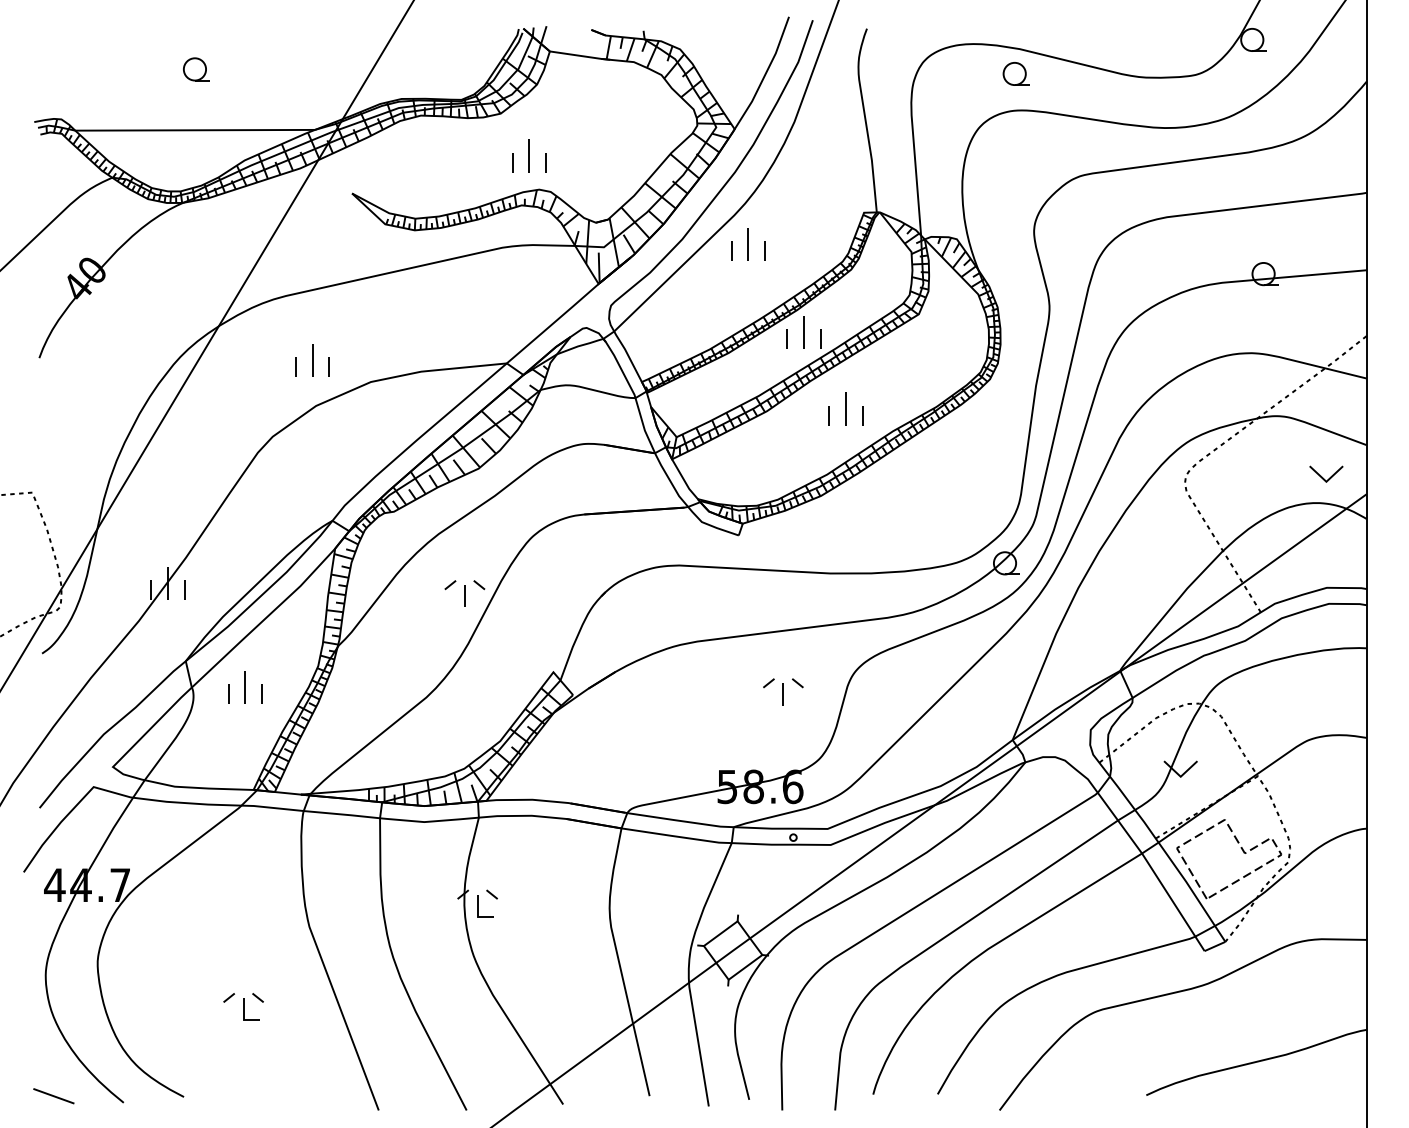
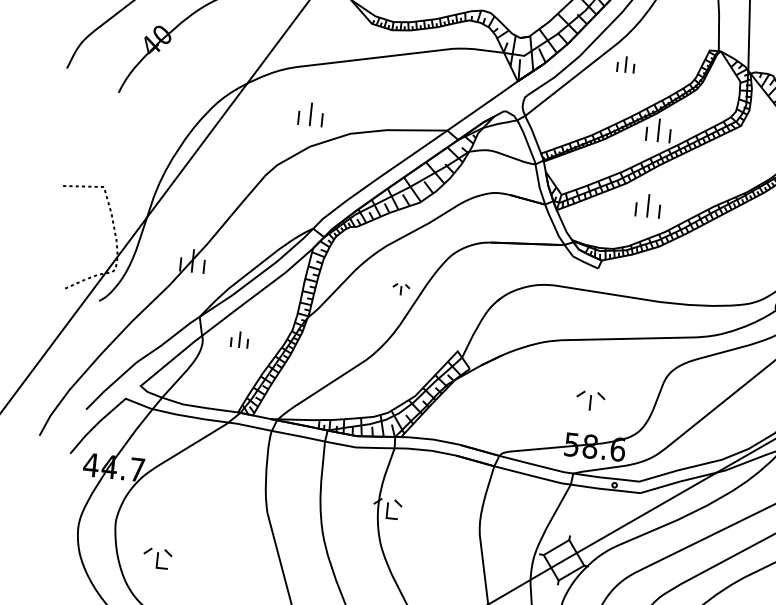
part: (748, 244) -> (626, 64), size x0.7
part: (845, 408) -> (647, 205), moved
part: (464, 593) -> (400, 289), size x0.6
part: (245, 687) -> (239, 339), size x0.7
part: (783, 691) -> (590, 400), moved
part: (243, 1006) -> (157, 558), moved

